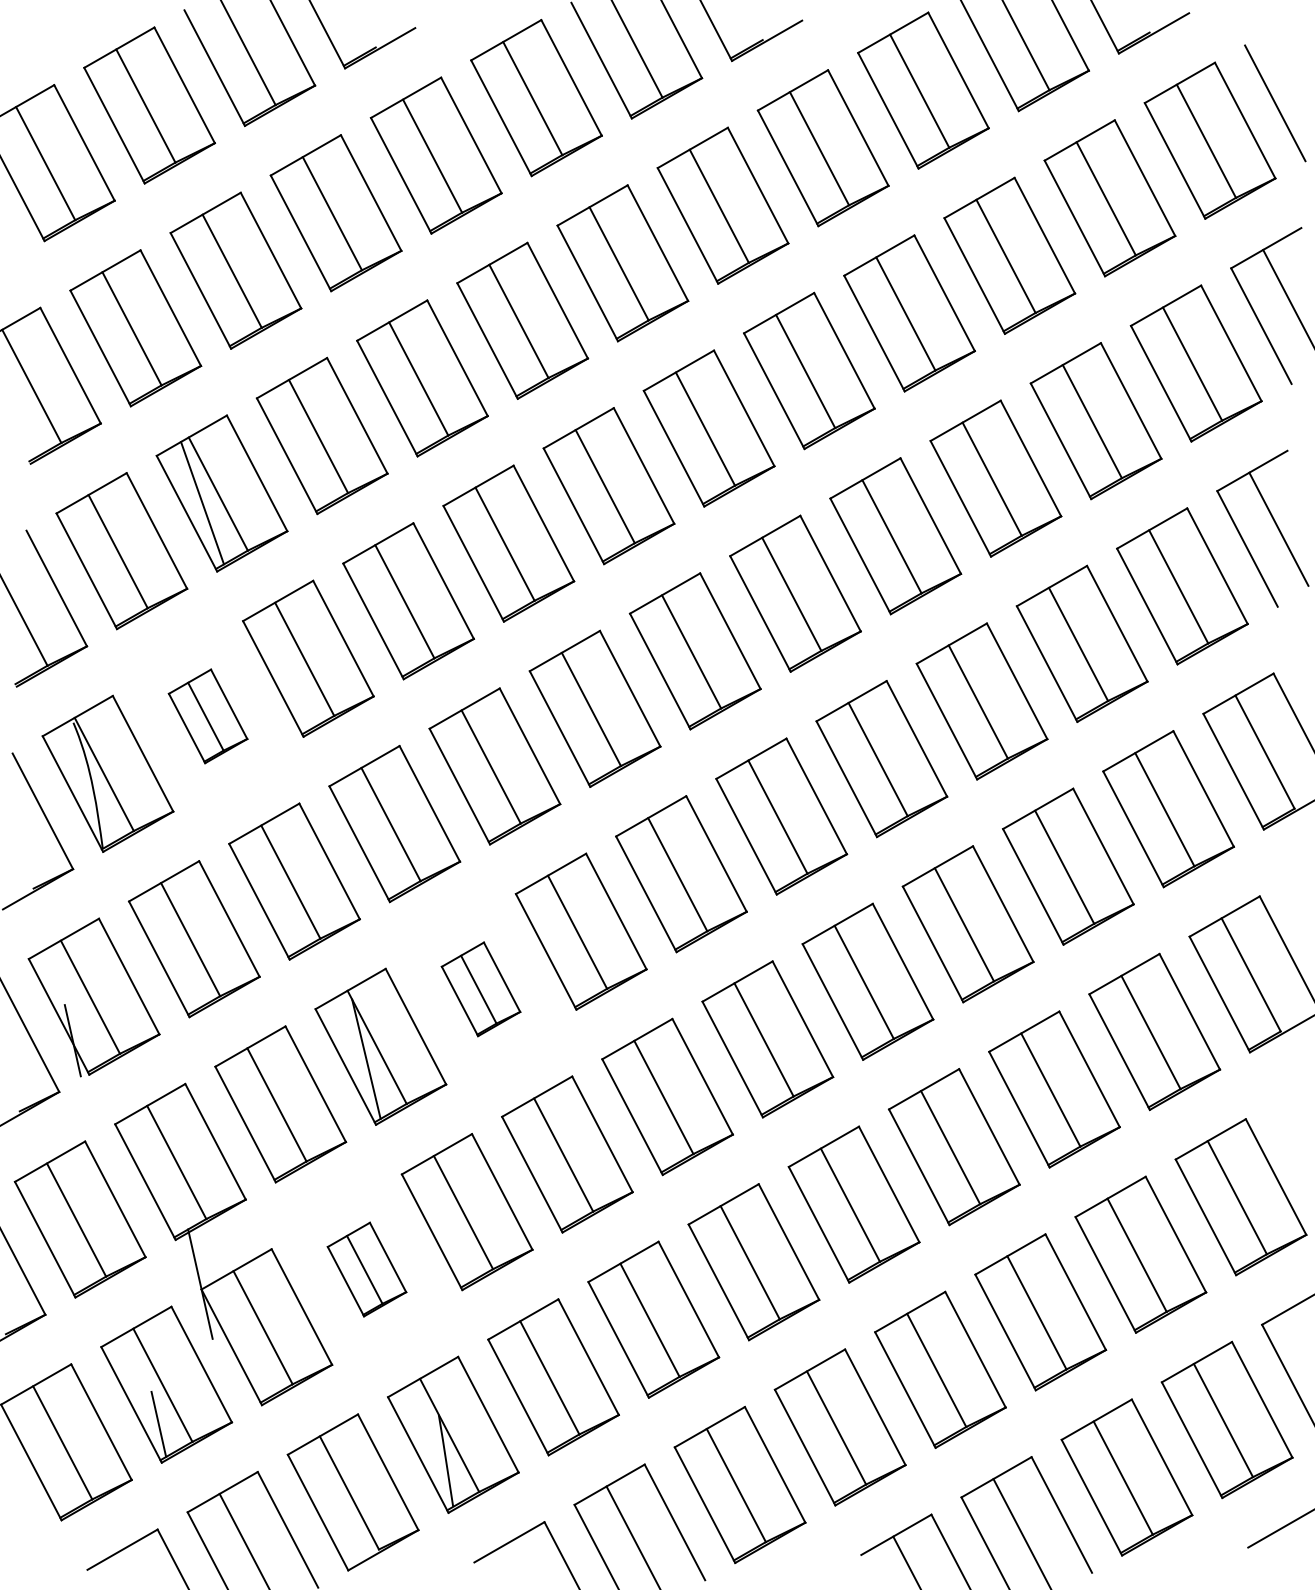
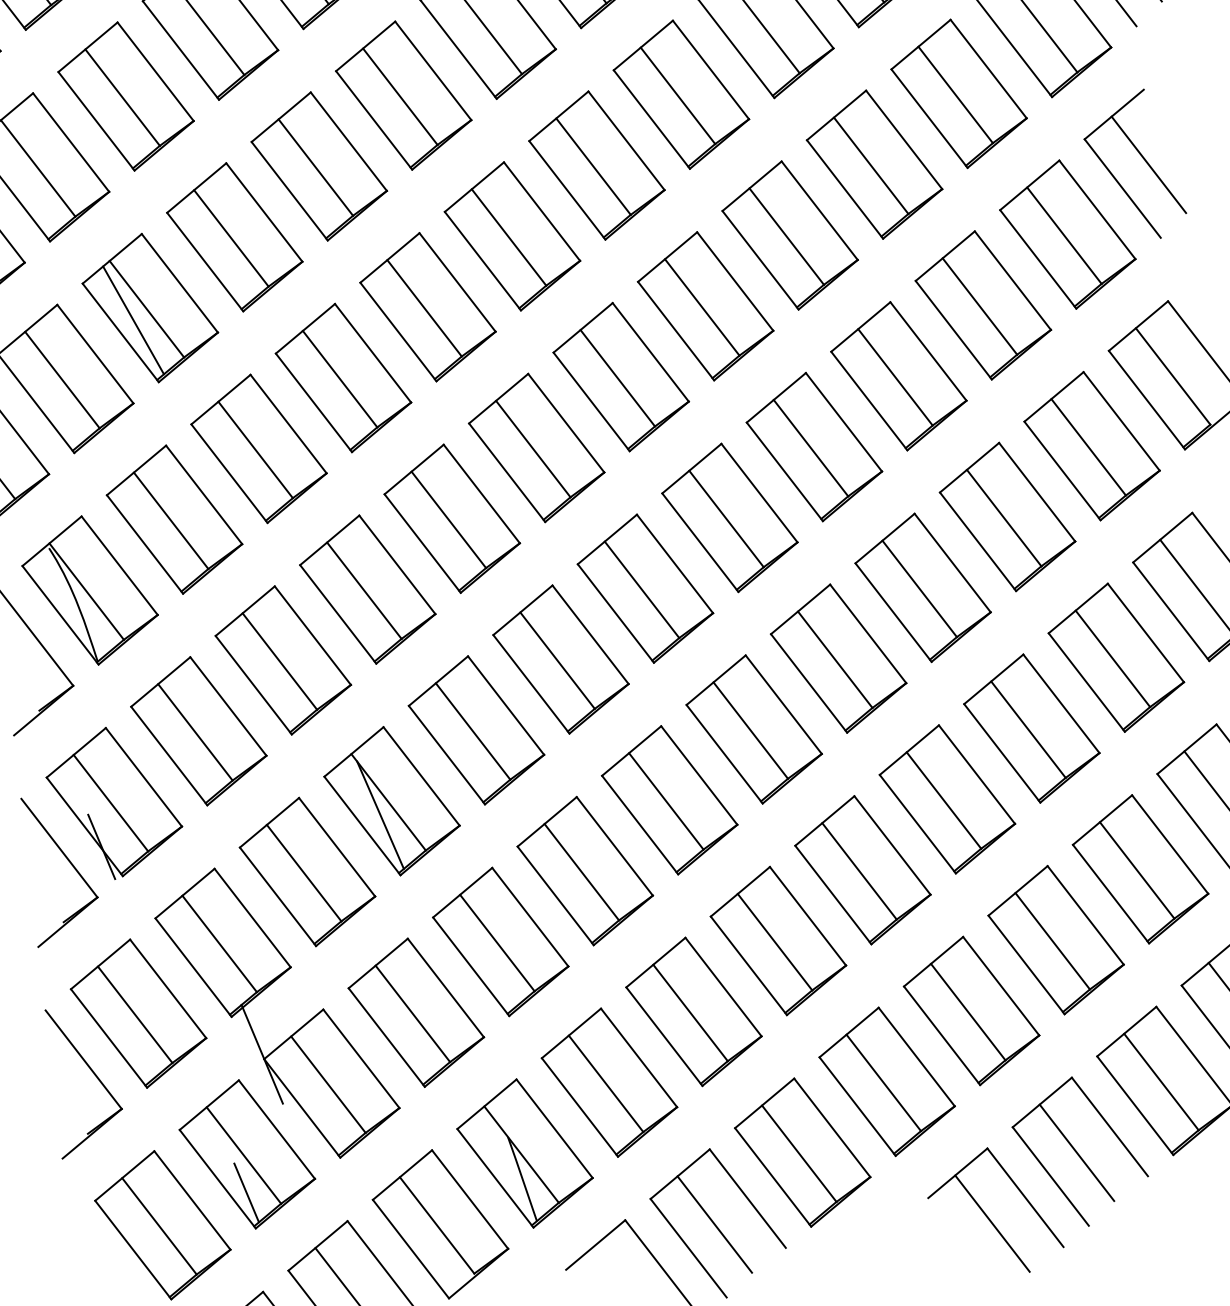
part: (207, 716) -> (173, 519), size x1.67
part: (480, 989) -> (476, 730), size x1.67
part: (366, 1269) -> (415, 1012), size x1.67

